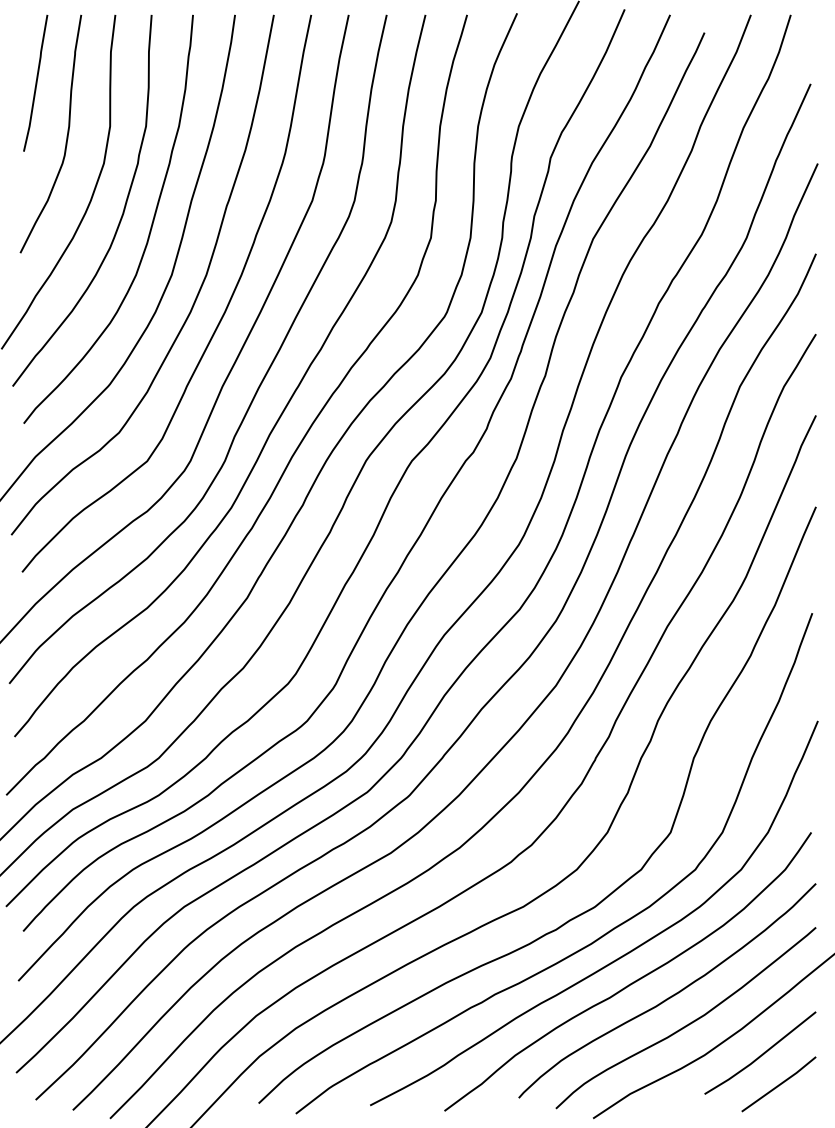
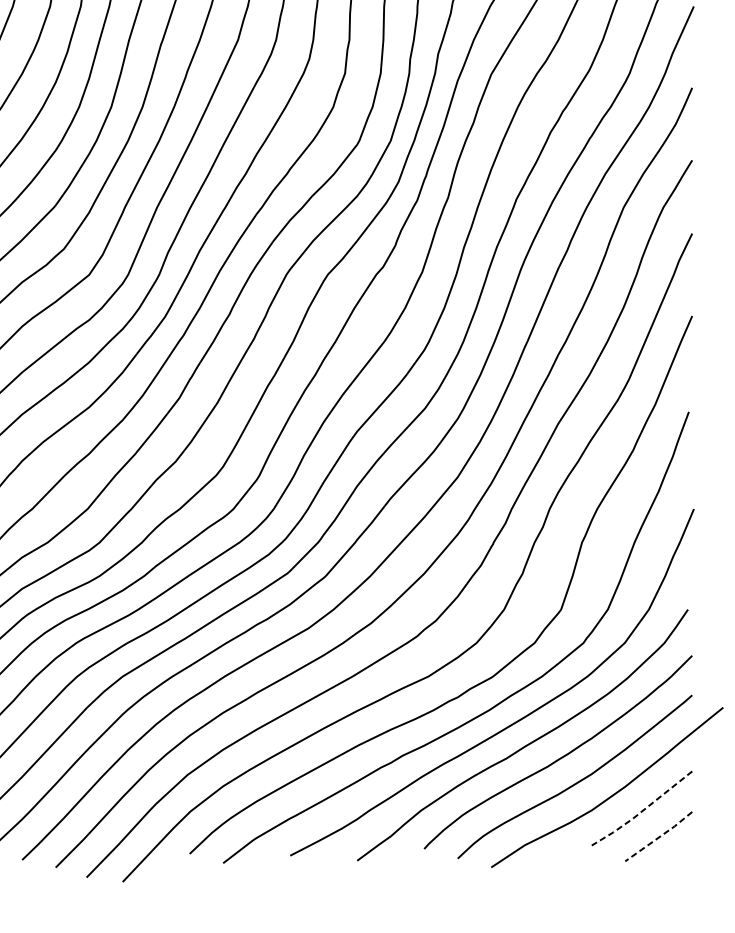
line: (760, 1056) -> (642, 811), solid -> dashed
line: (779, 1084) -> (659, 836), solid -> dashed

